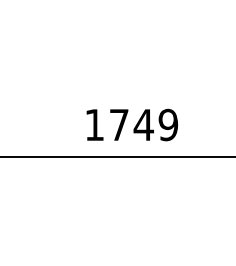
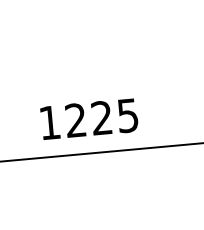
text: (143, 124) -> (101, 117), 1749 -> 1225

